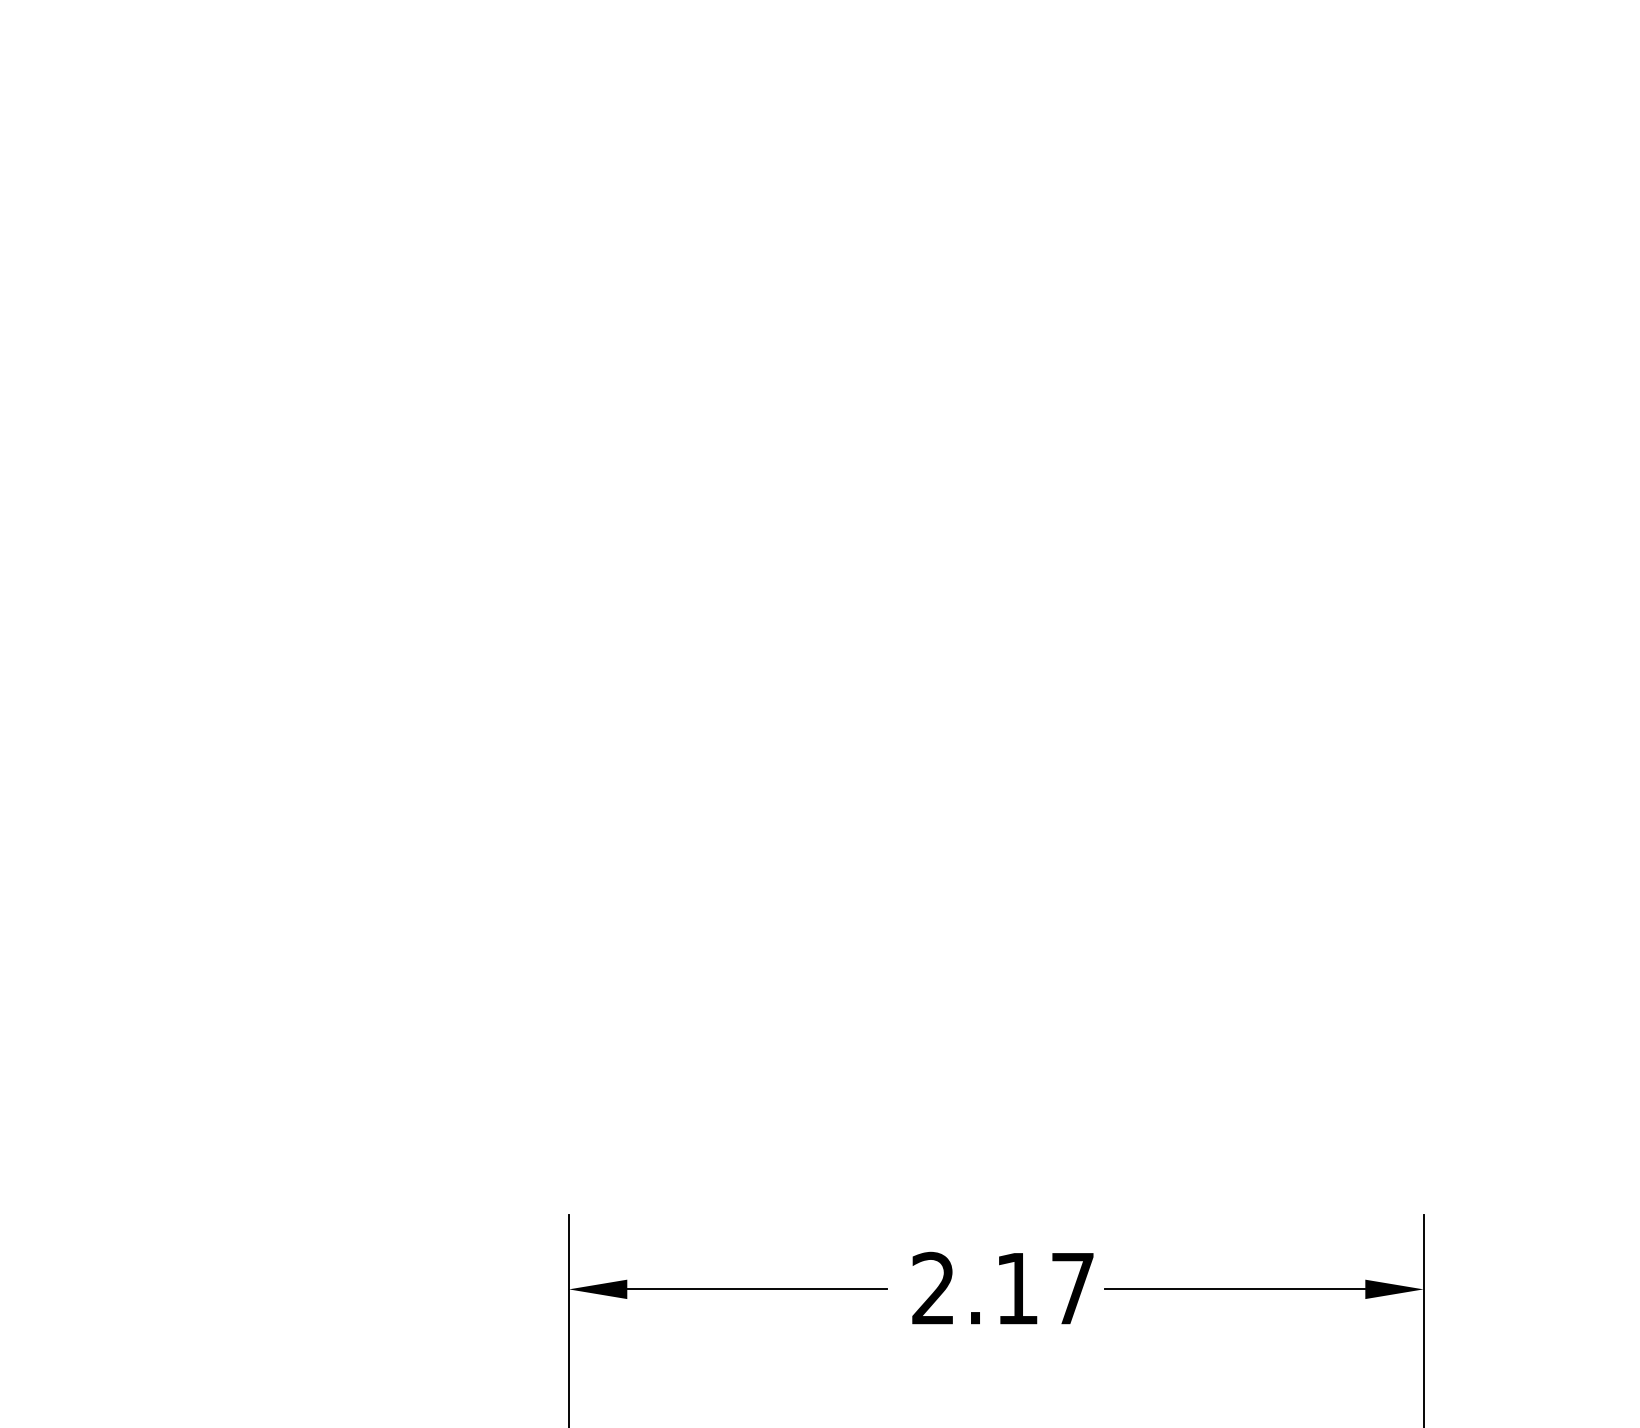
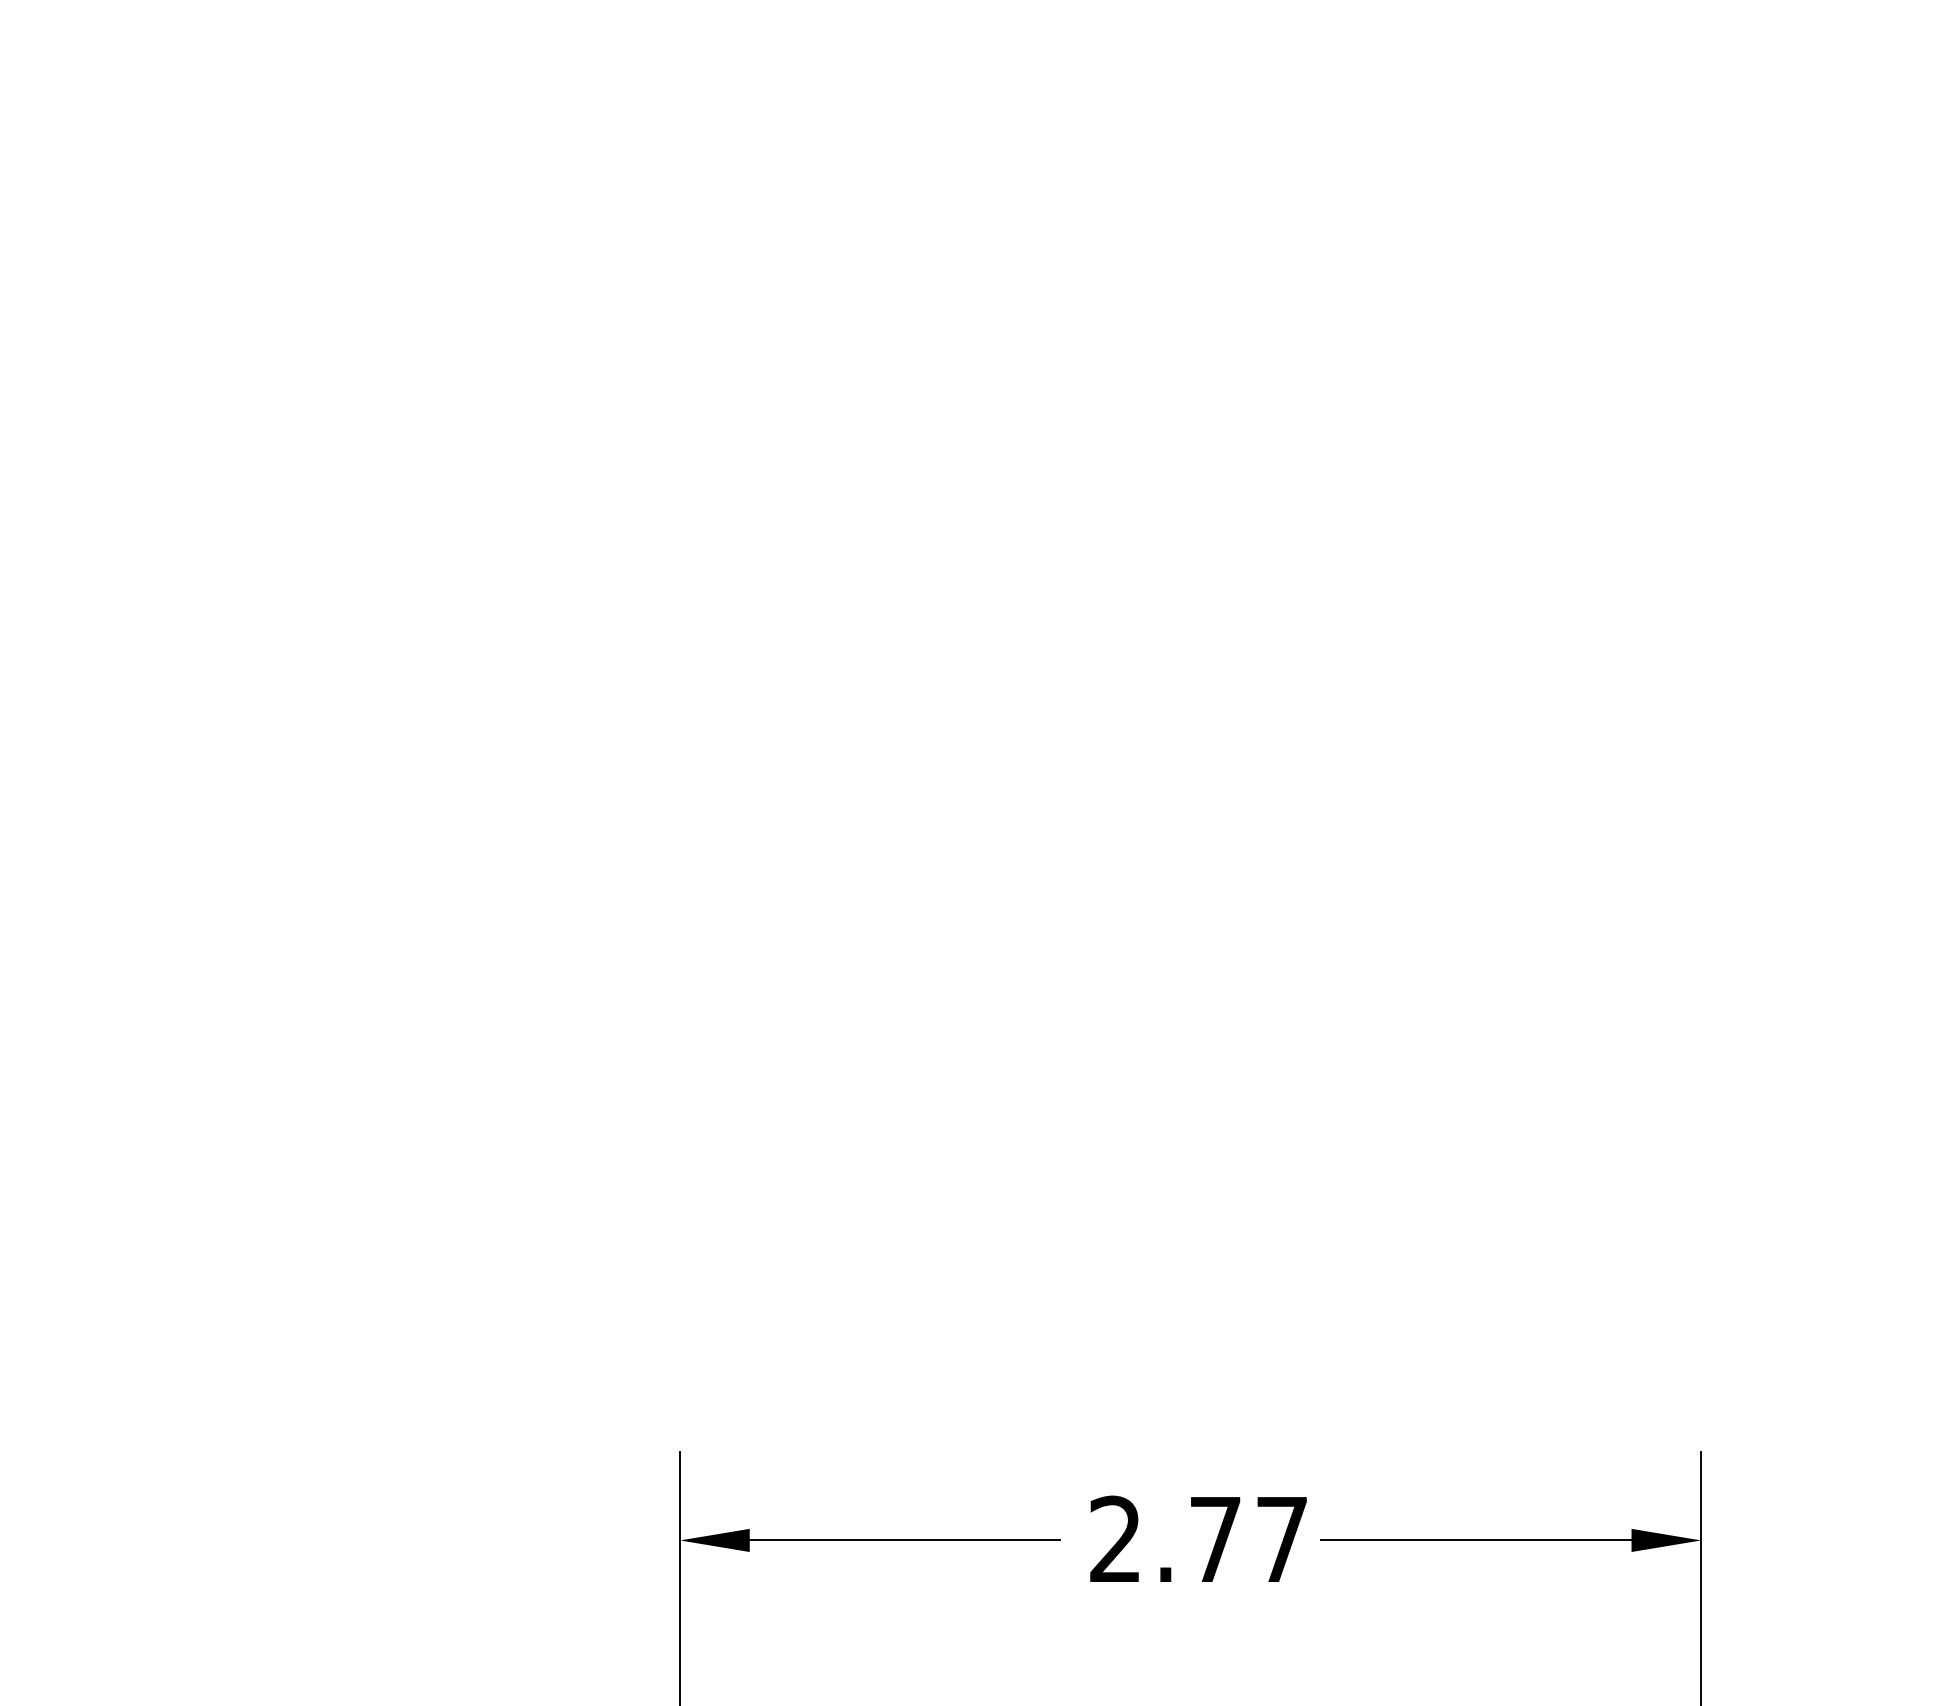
text: (1017, 1288) -> (1215, 1539), 2.17 -> 2.77

